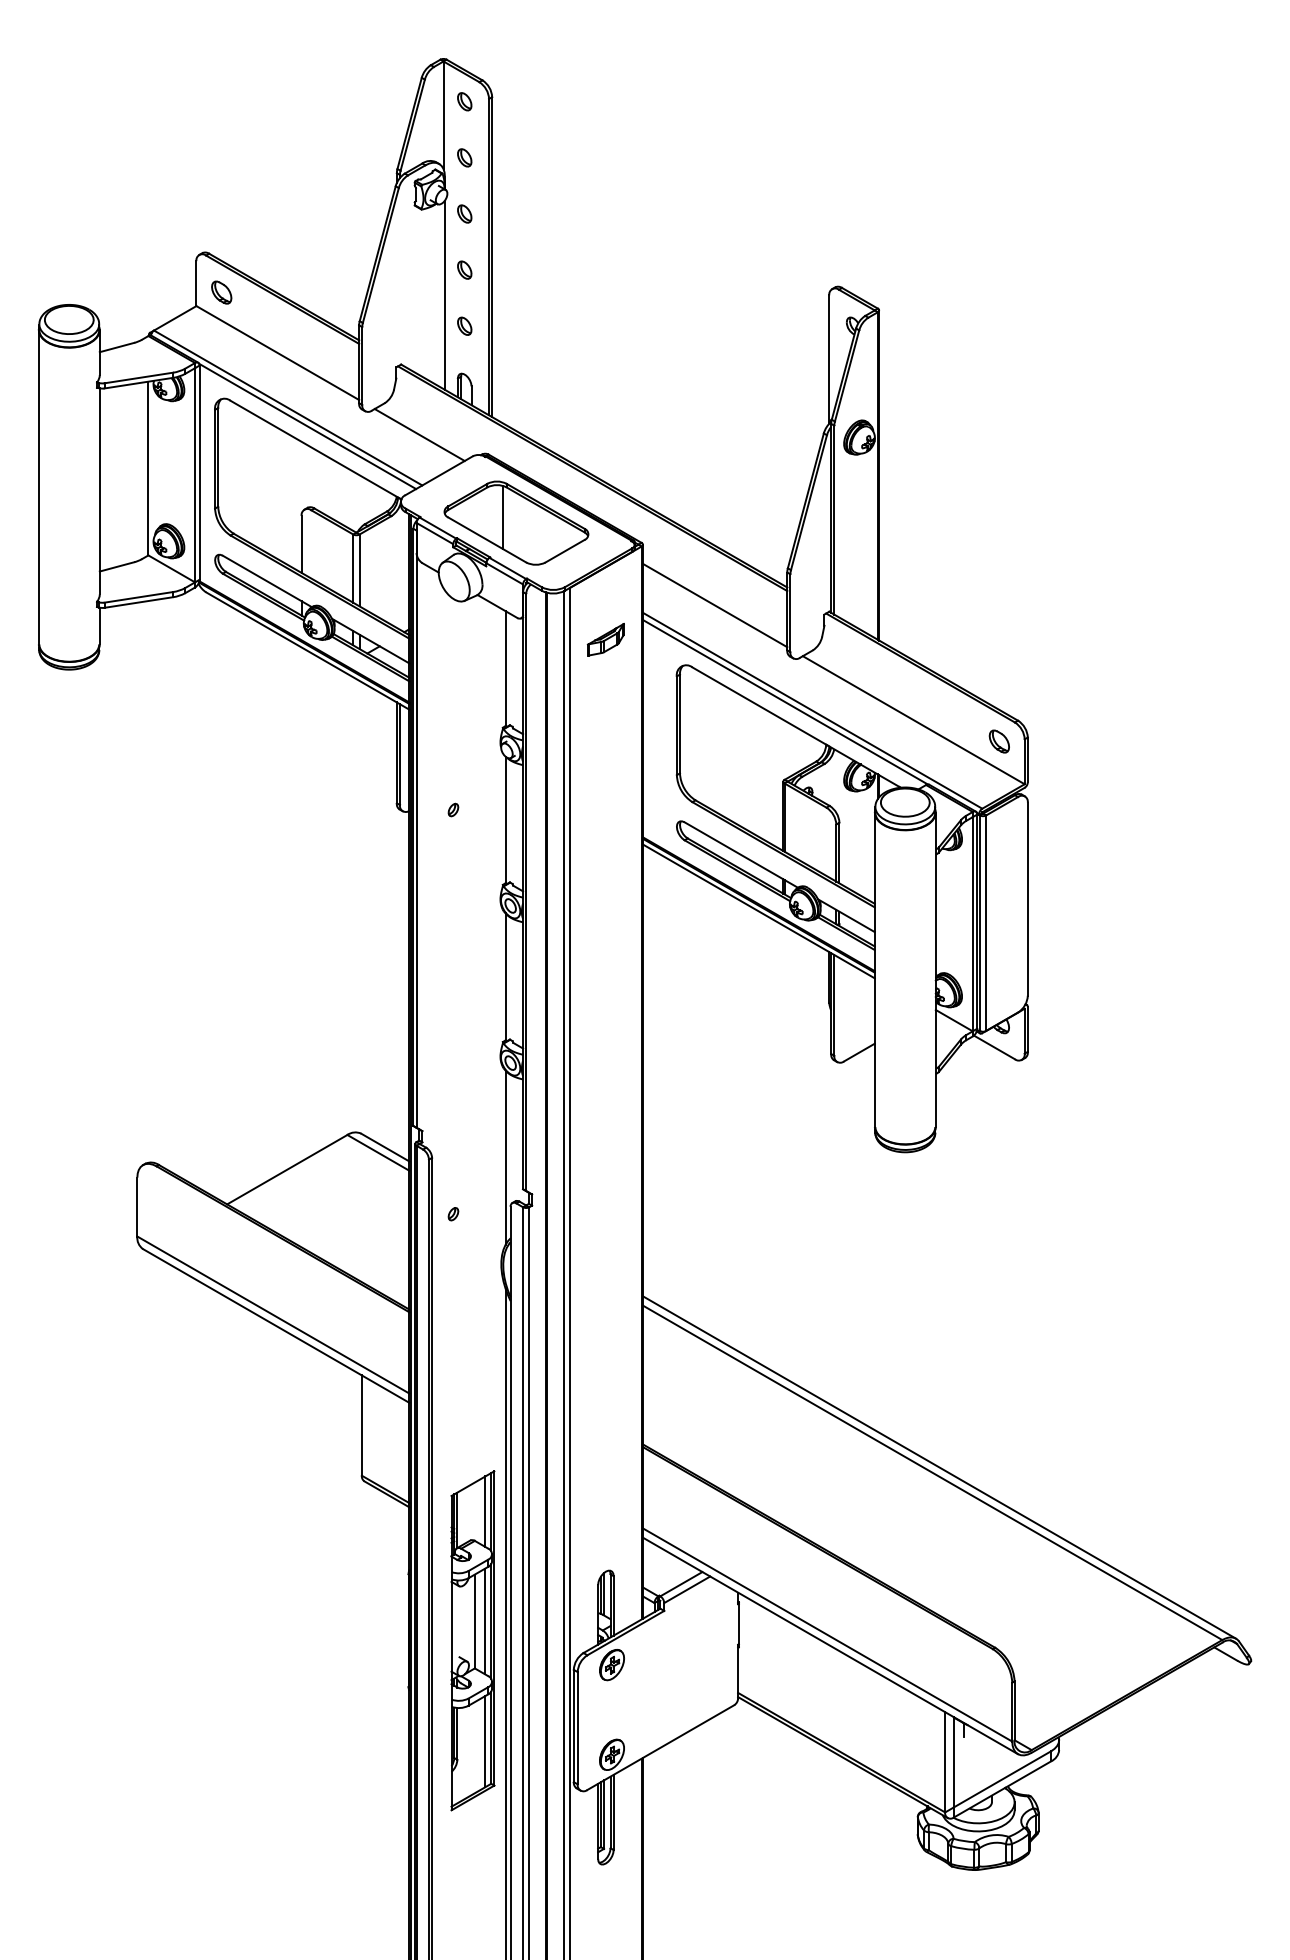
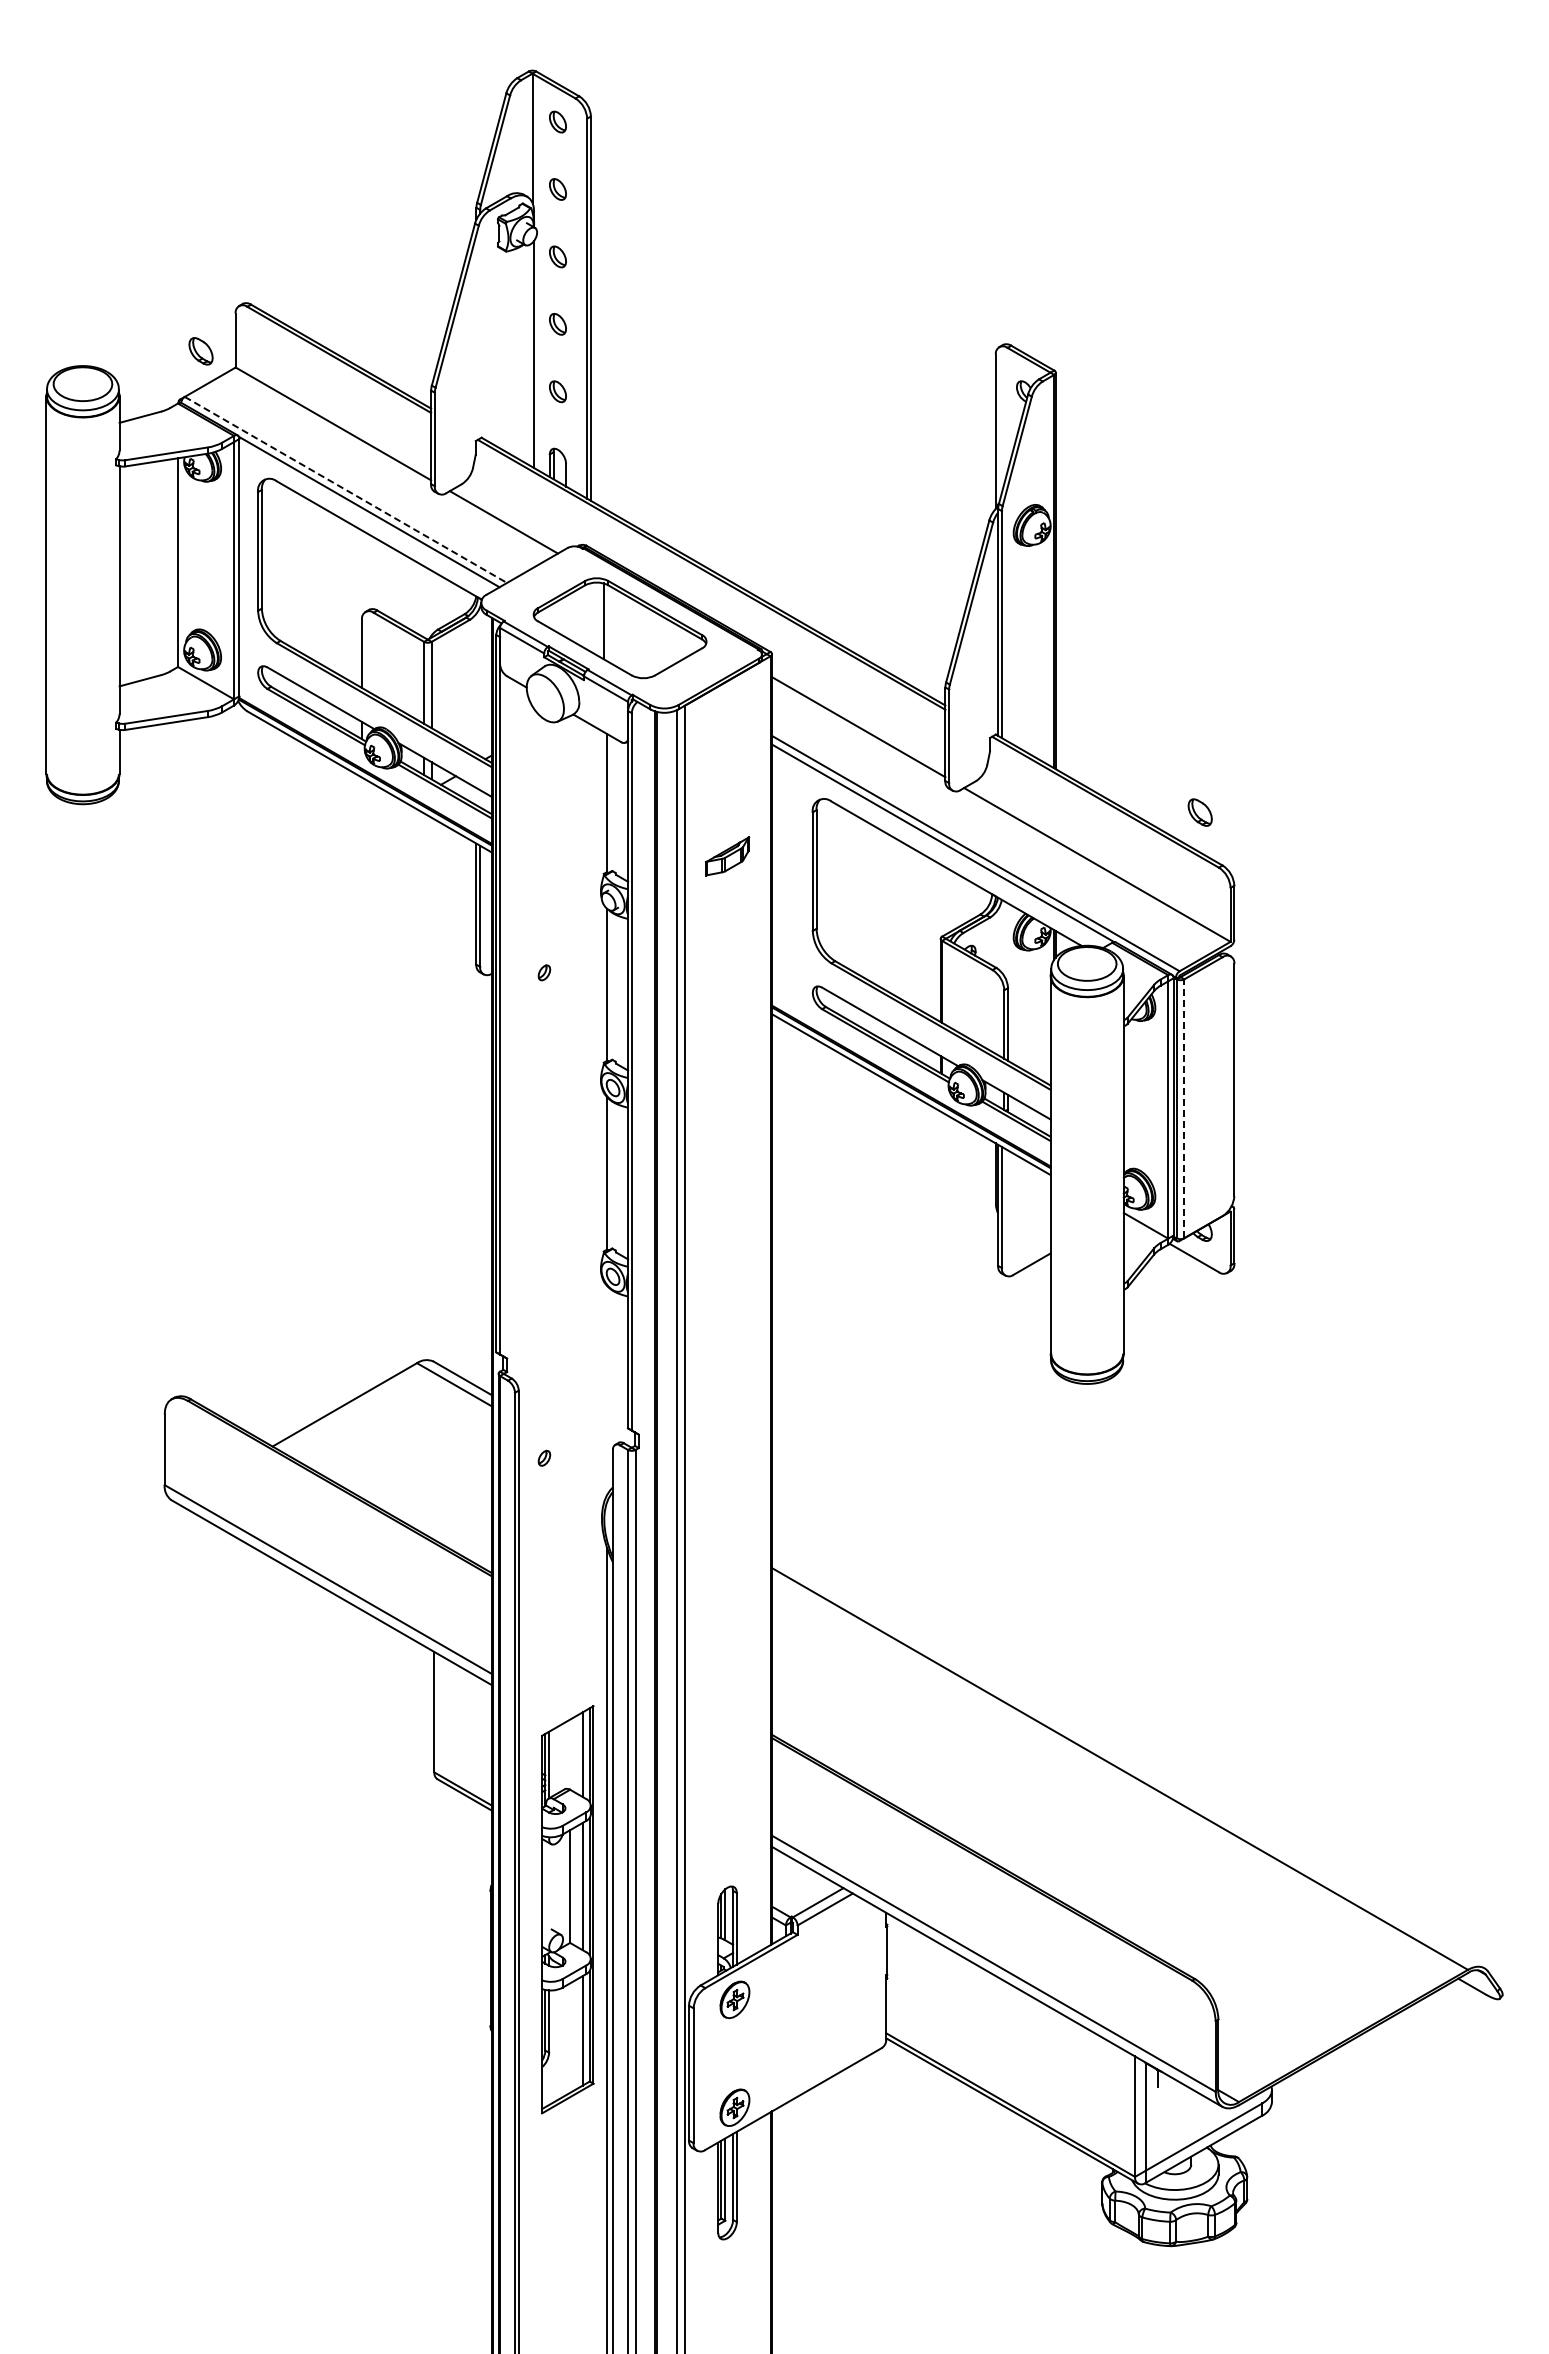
part: (221, 292) -> (200, 351), moved
line: (288, 408) -> (346, 490), solid -> dashed
part: (605, 639) -> (727, 856), moved
part: (998, 741) -> (1199, 812), moved
line: (986, 922) -> (1184, 1108), solid -> dashed
line: (505, 1157) -> (607, 1390), removed
line: (939, 1467) -> (1128, 1762), removed
part: (472, 1640) -> (567, 1909), moved

